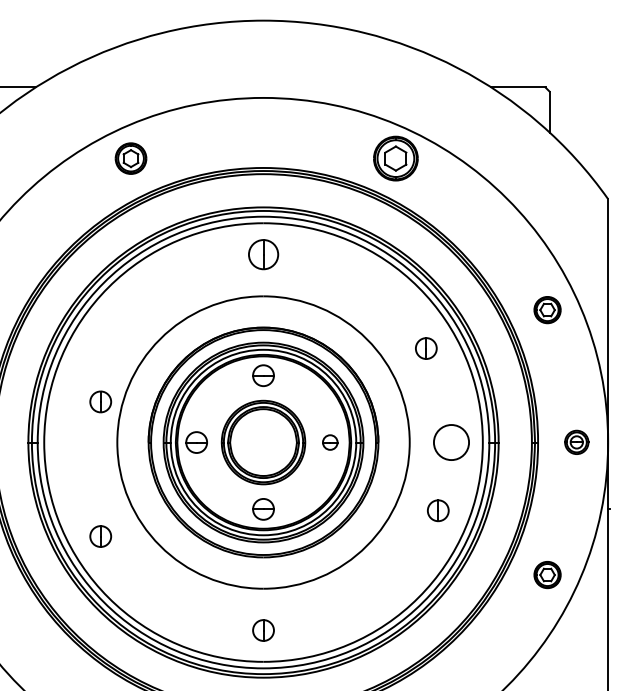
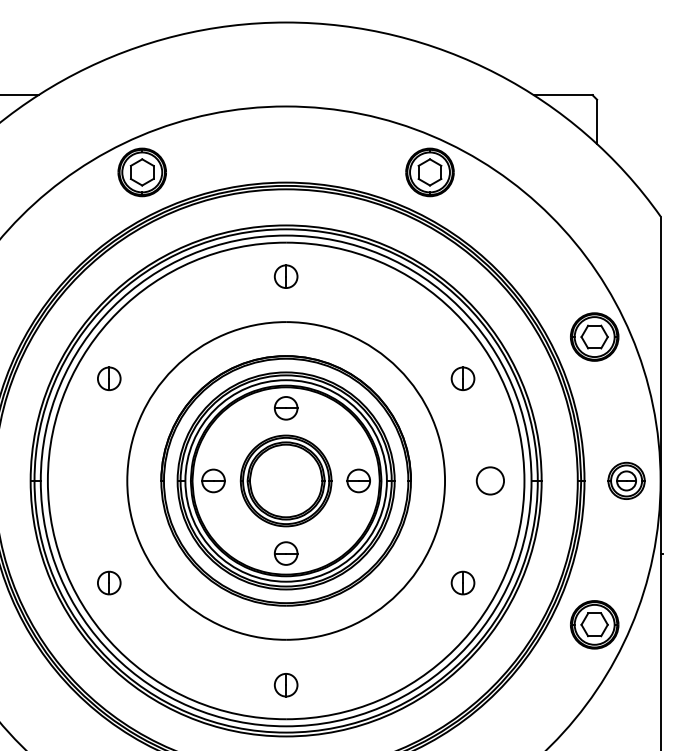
part: (130, 158) -> (141, 172), size x1.43
part: (262, 254) -> (285, 276), size x0.71
part: (547, 309) -> (594, 336), size x1.67
part: (100, 401) -> (109, 378), moved
part: (330, 442) -> (358, 480), size x1.43
circle: (451, 442) -> (490, 480), size x0.71
part: (576, 442) -> (626, 480), size x1.43
part: (437, 510) -> (462, 582), moved
part: (547, 574) -> (594, 624), size x1.67

